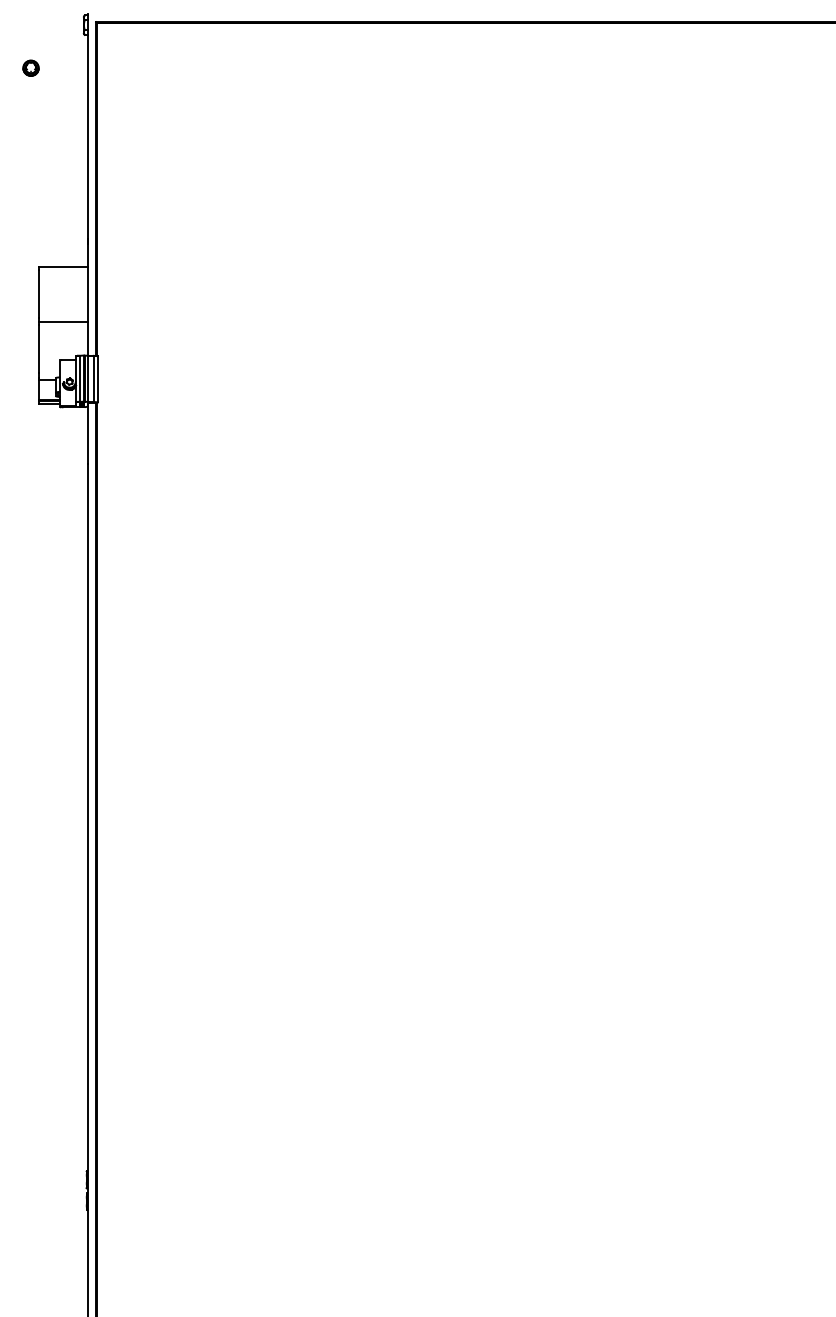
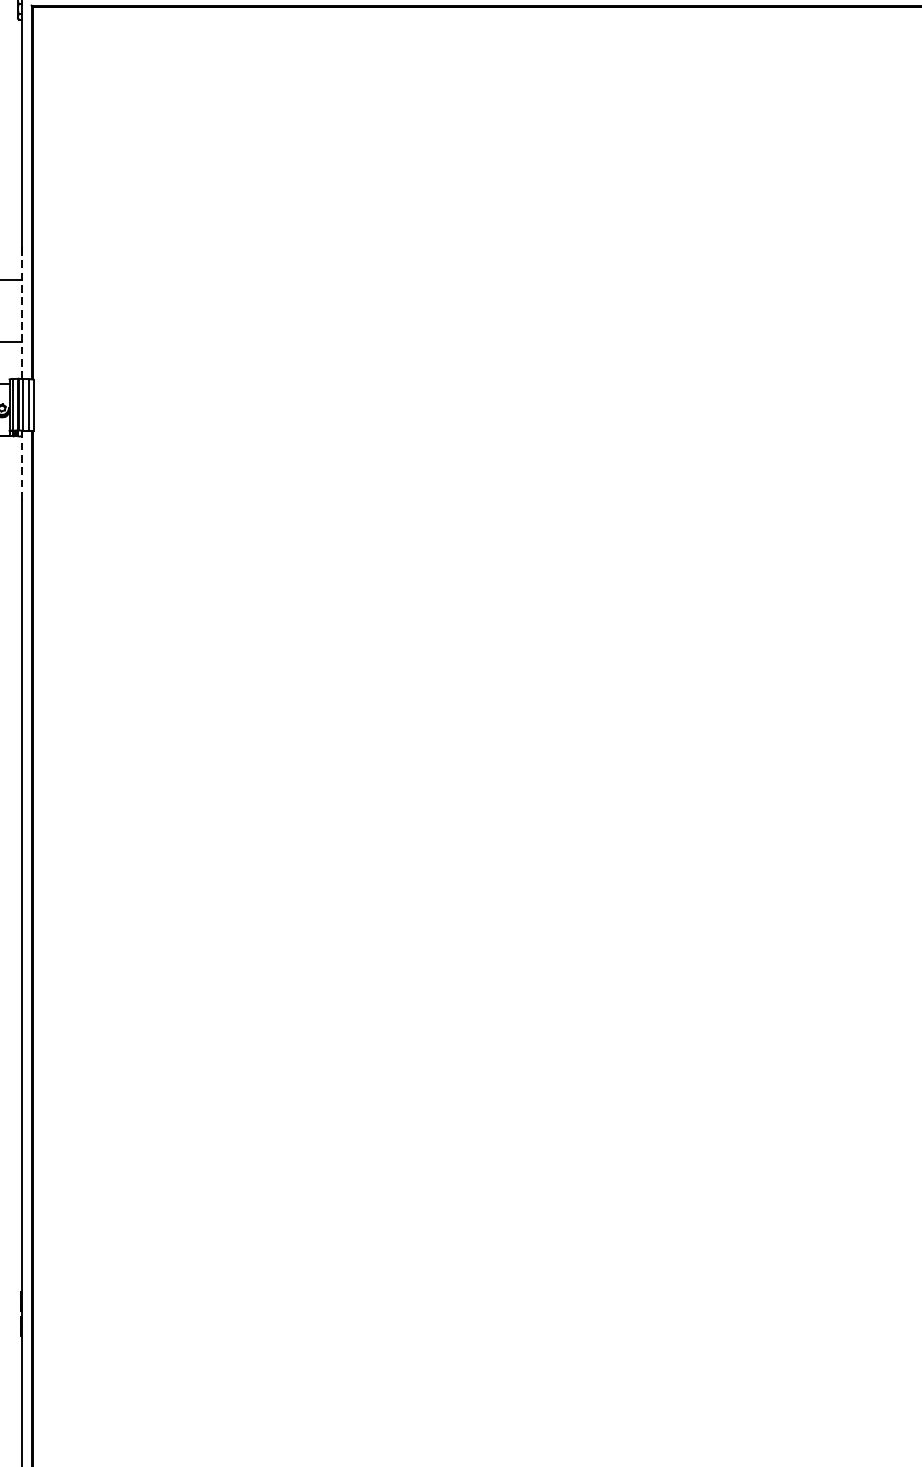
line: (87, 297) -> (21, 313), solid -> dashed
line: (87, 432) -> (21, 464), solid -> dashed

